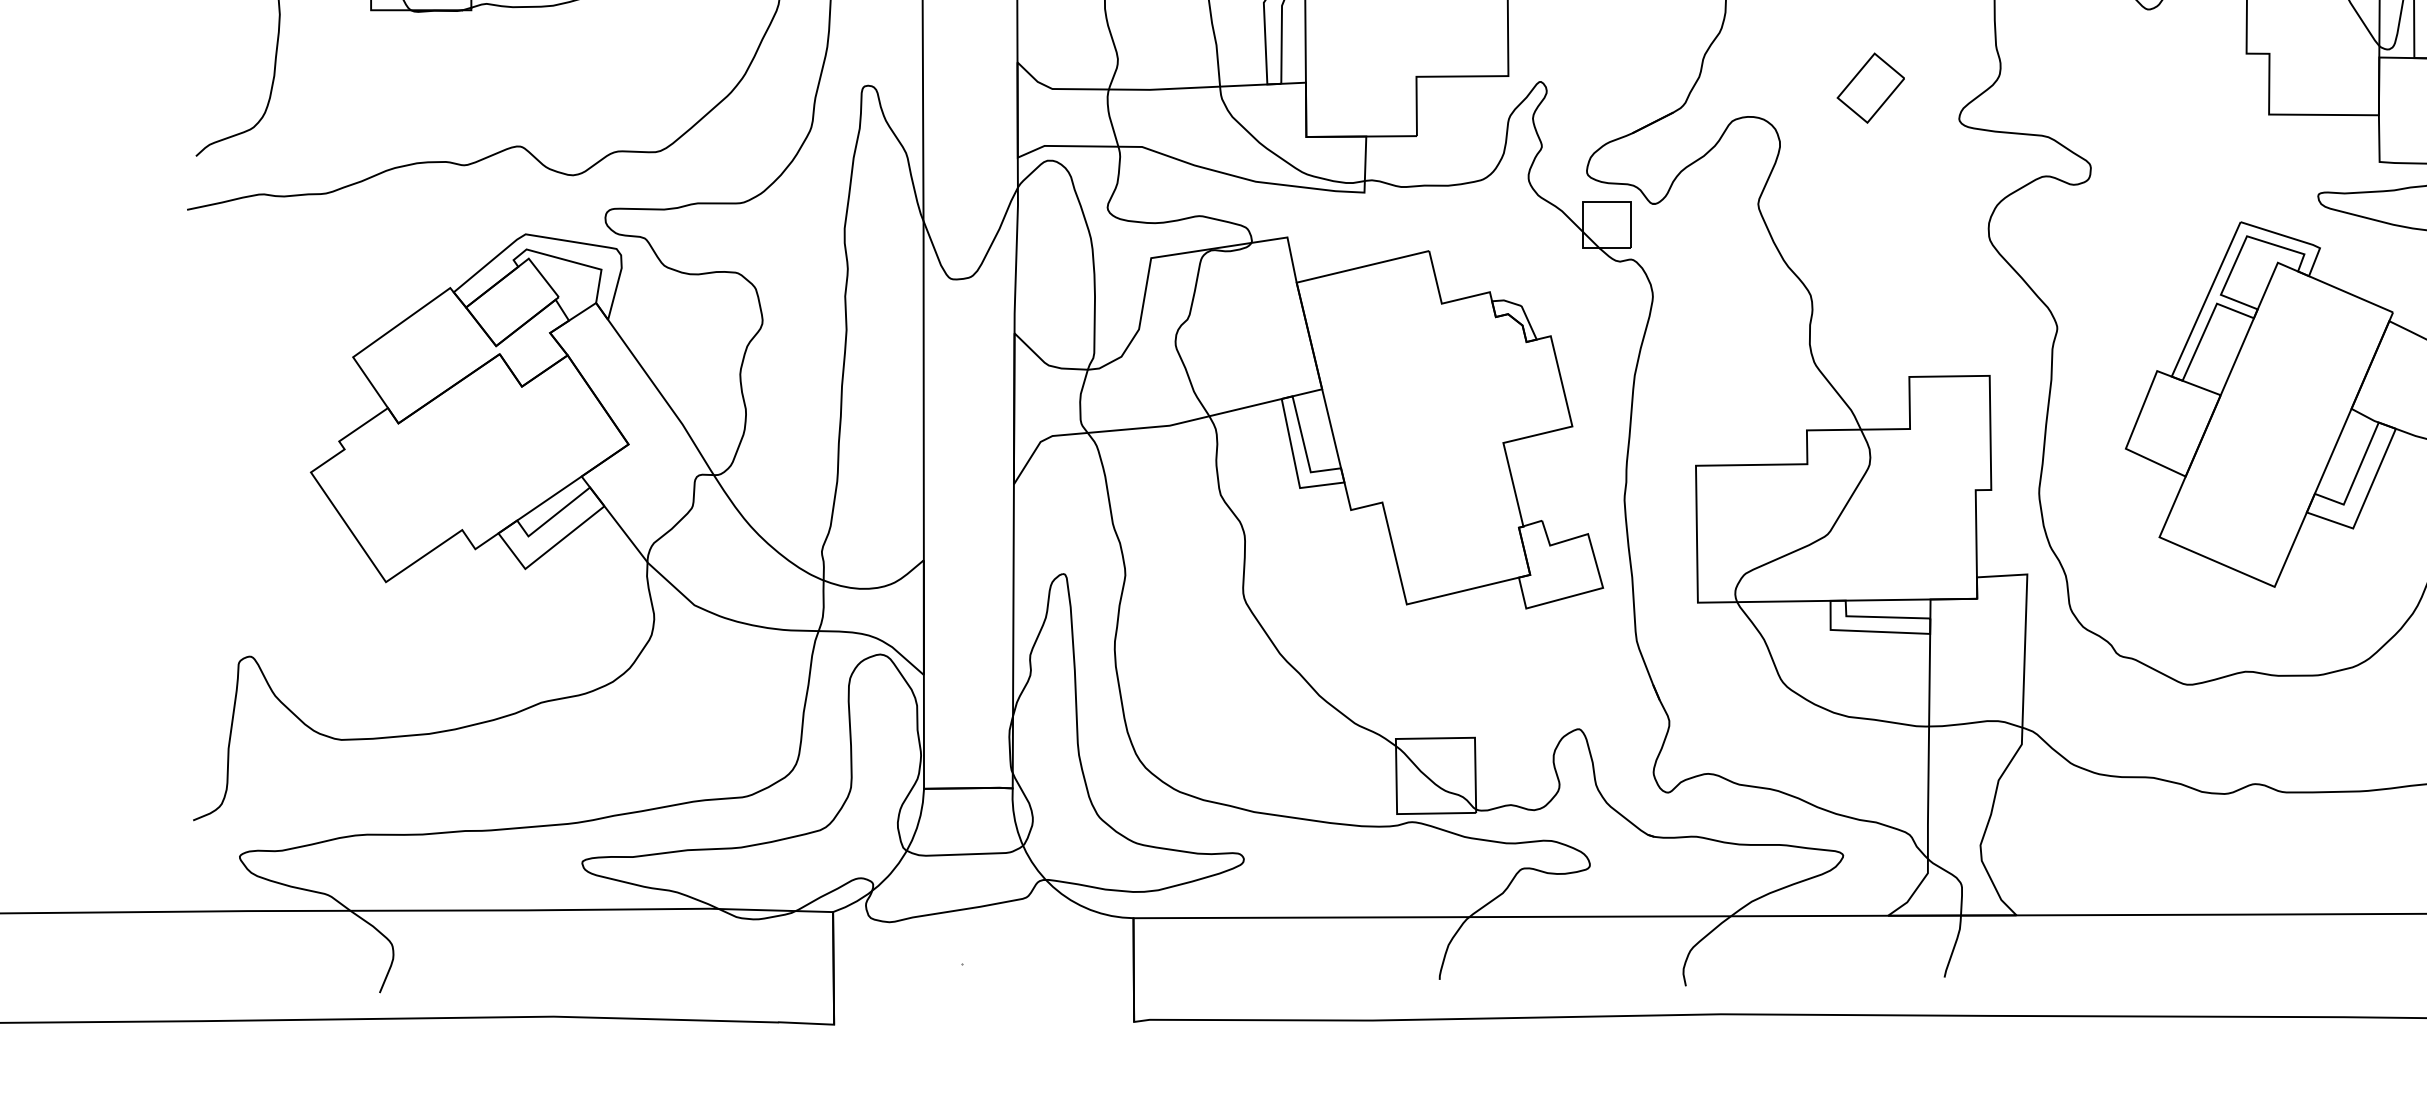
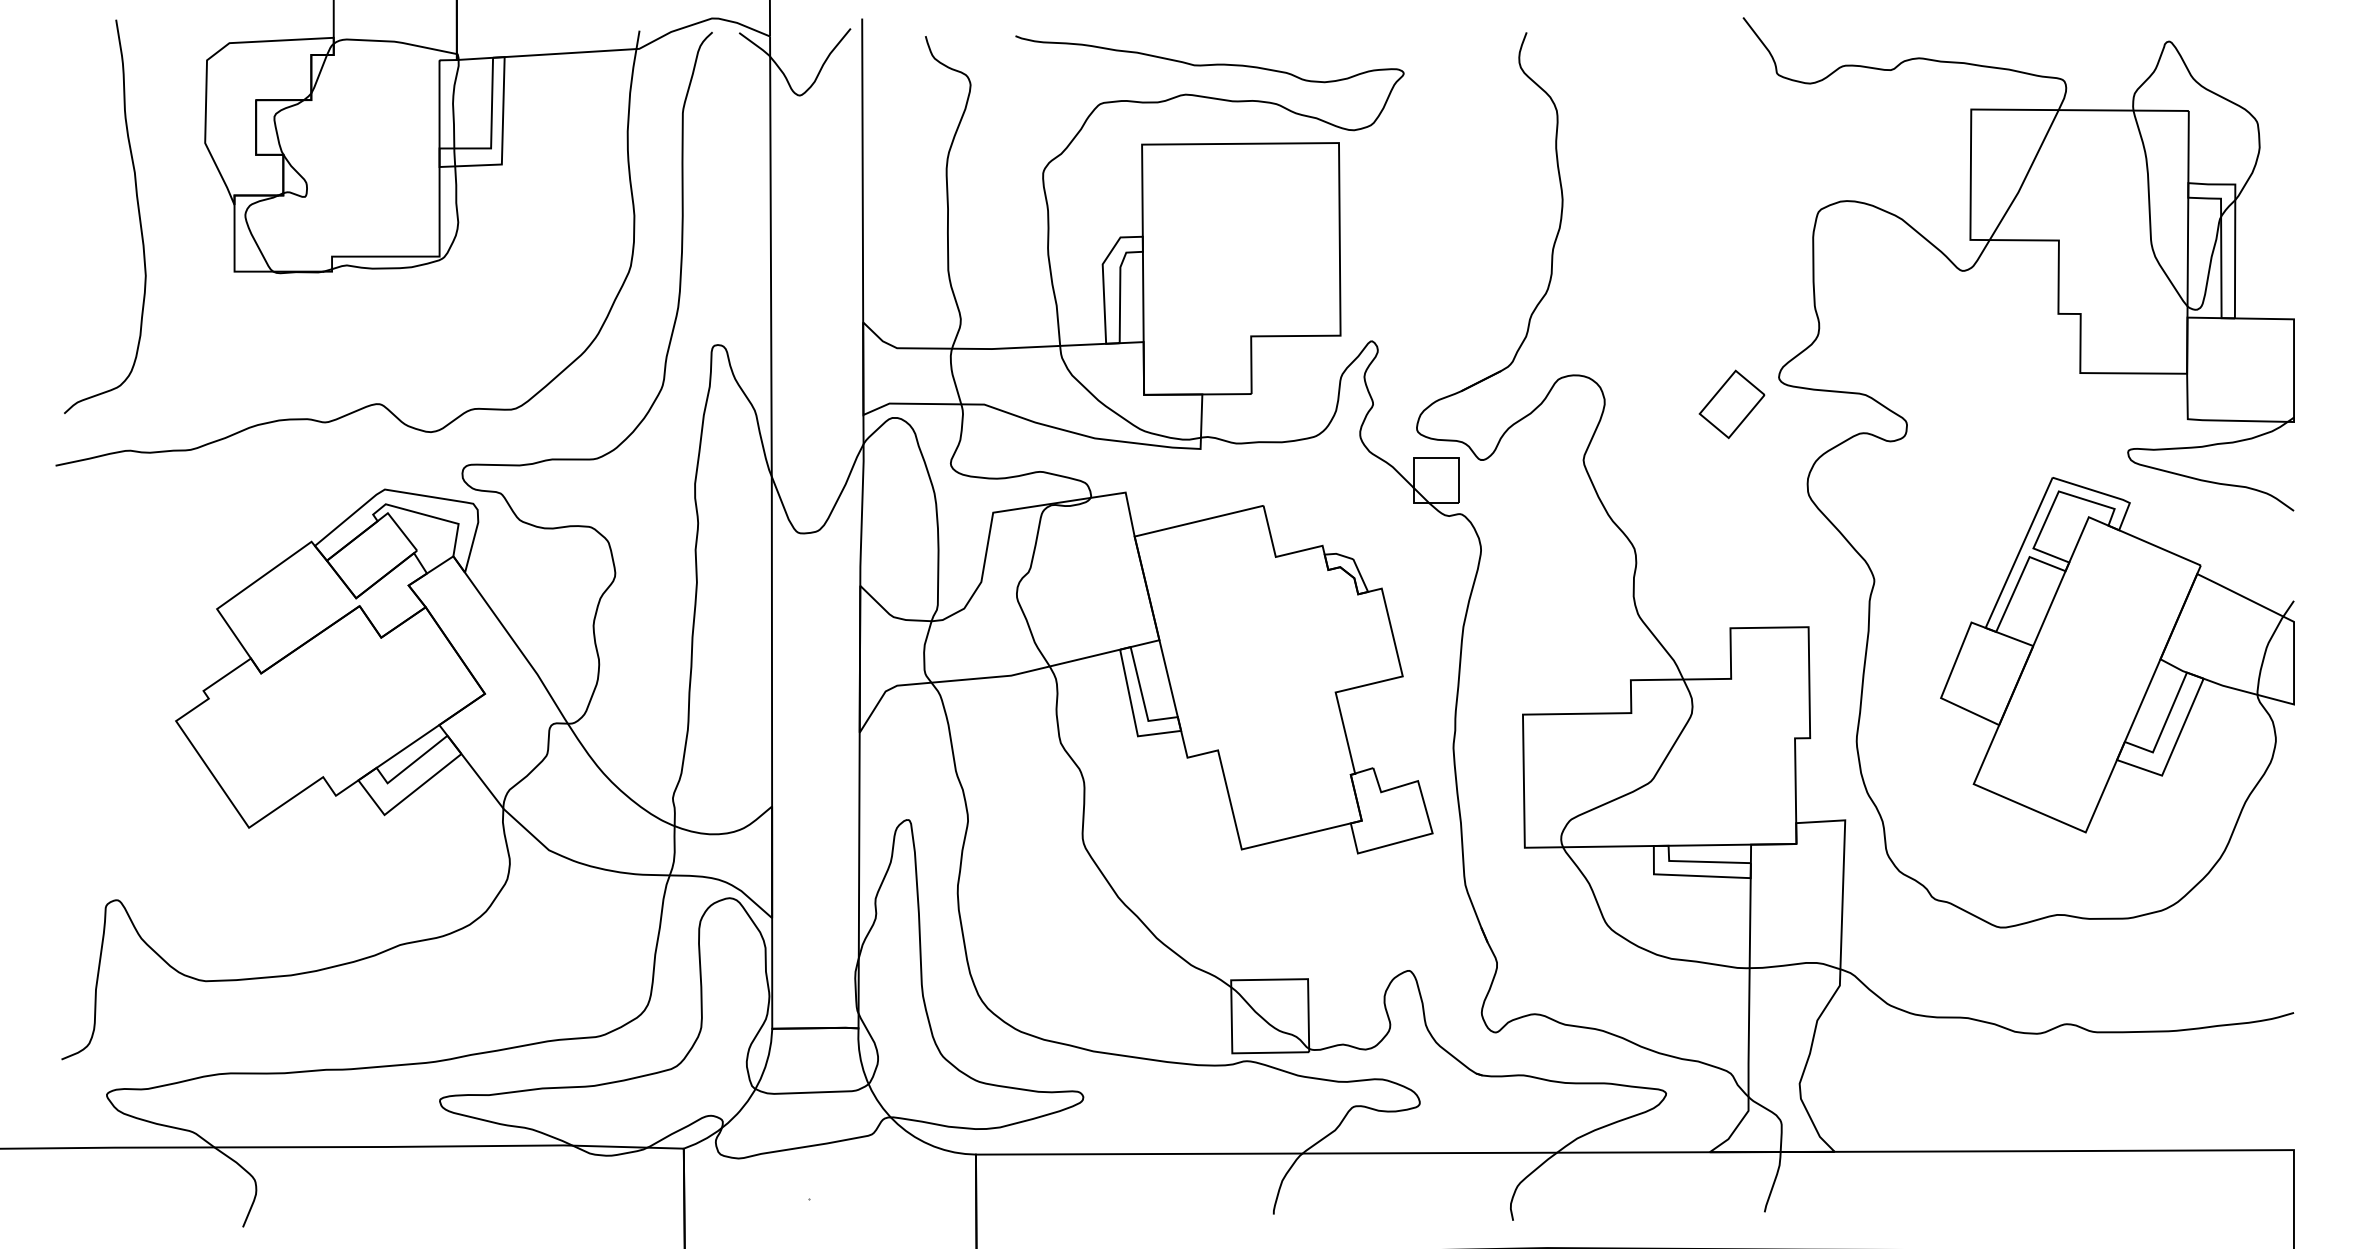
part: (1870, 88) -> (1731, 404), moved

